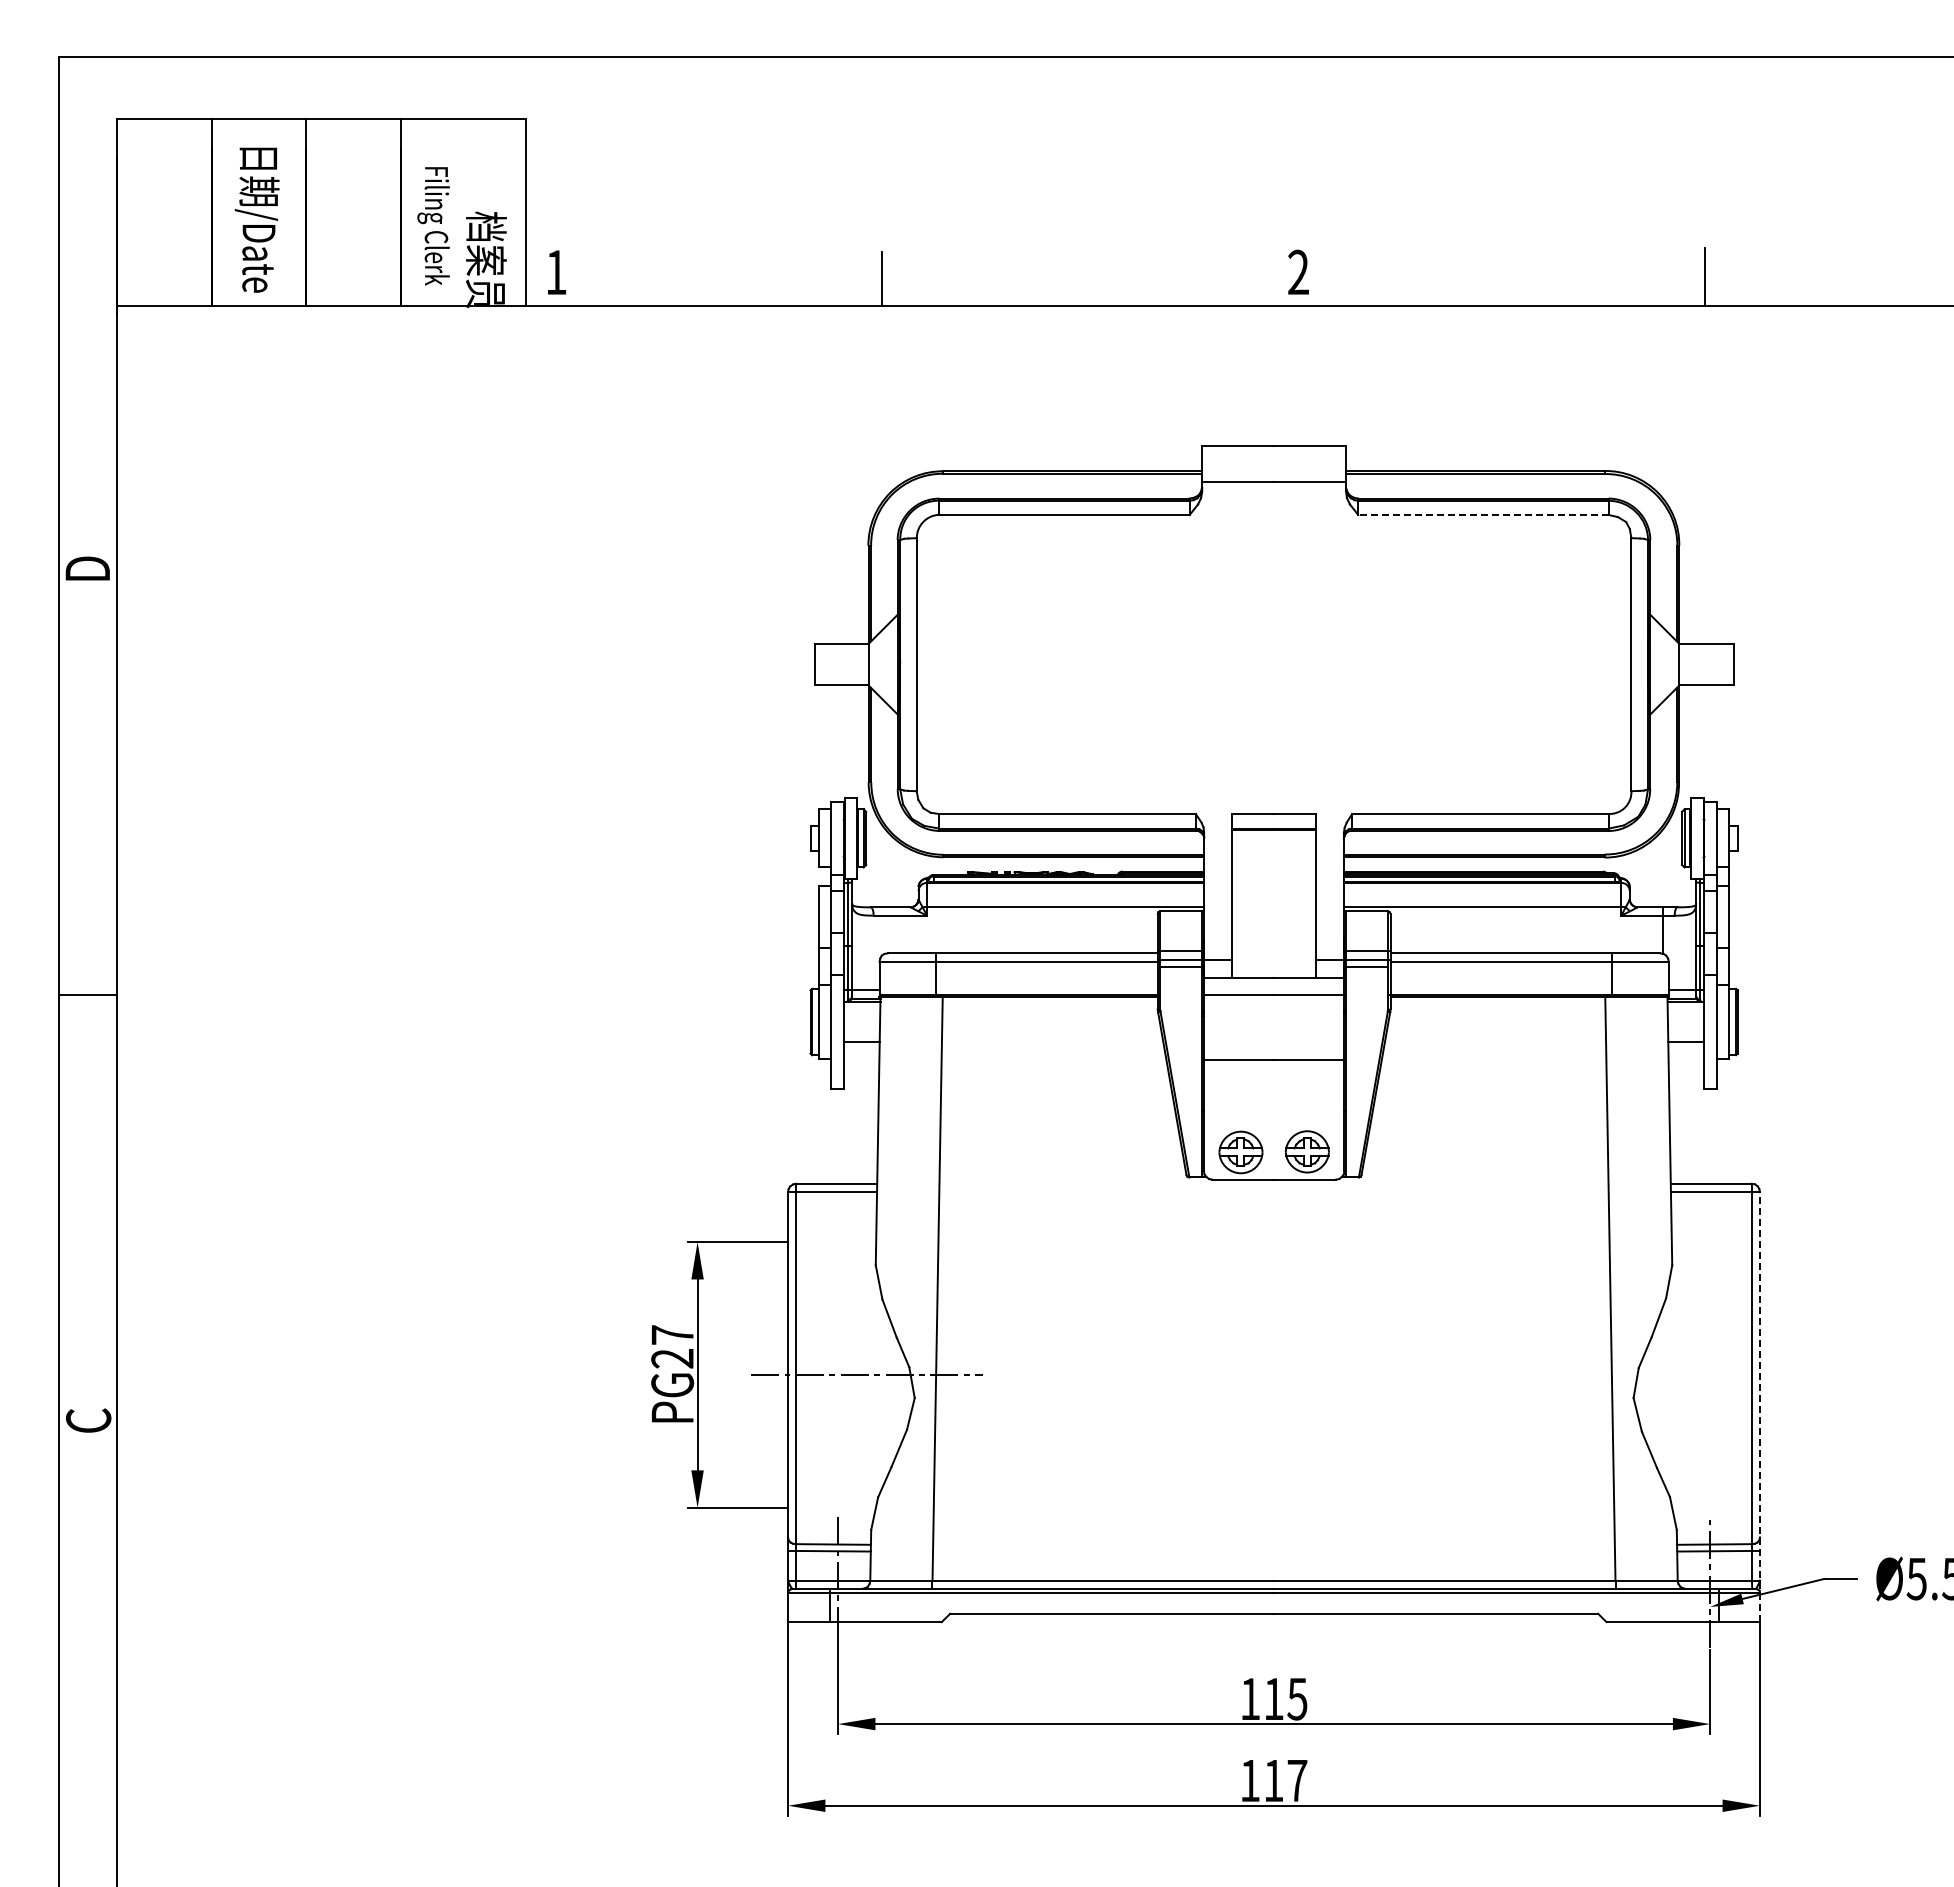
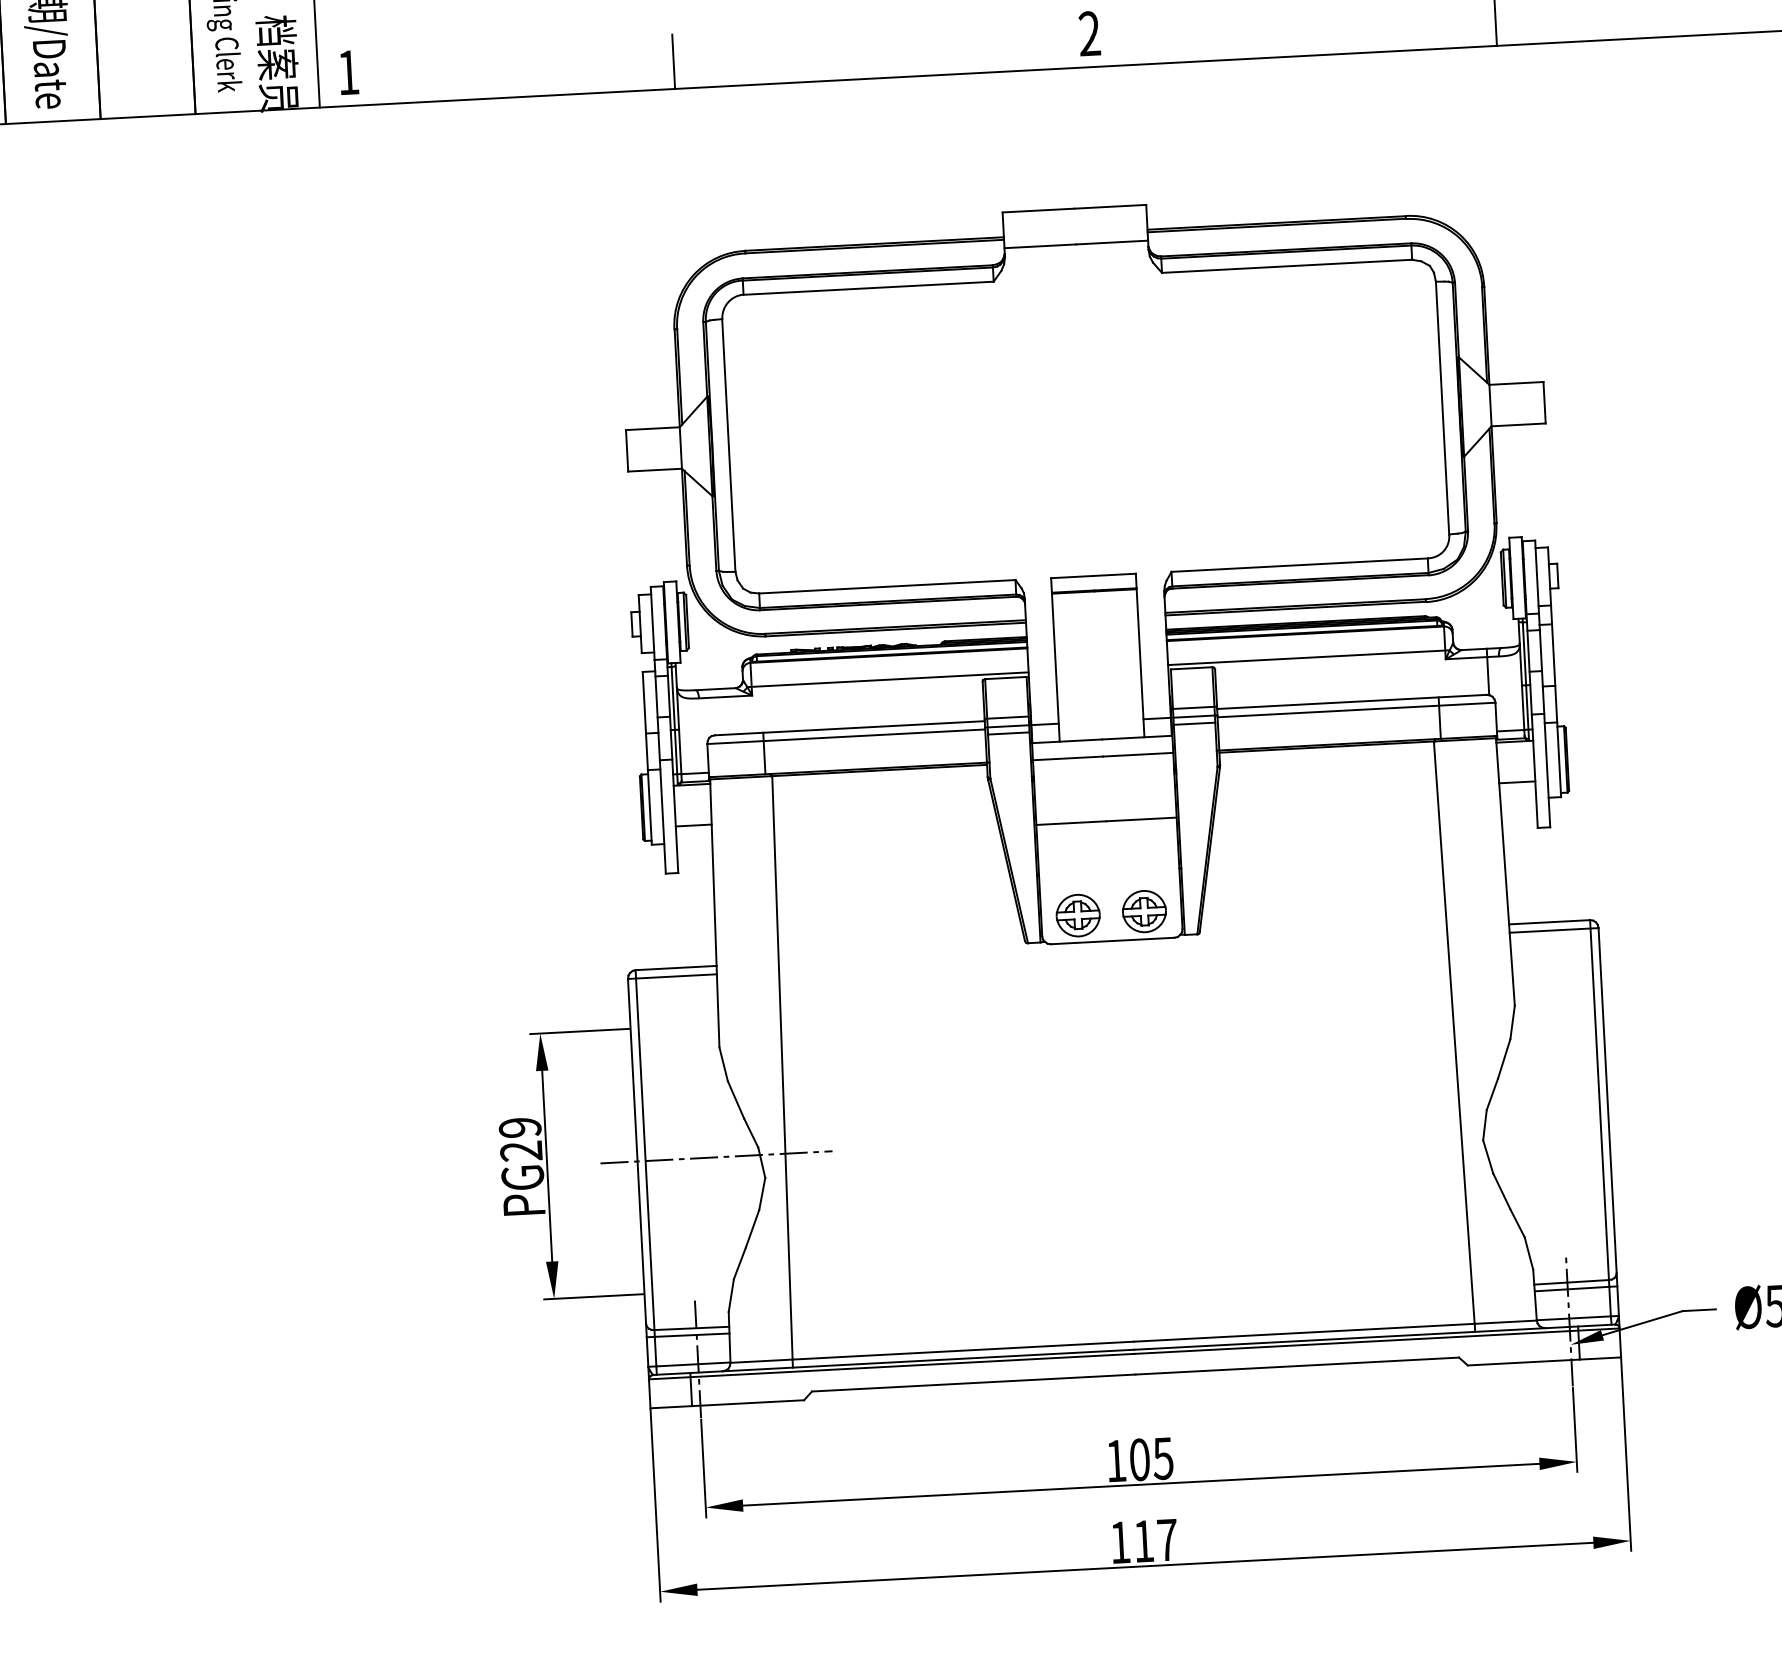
line: (1483, 514) -> (1287, 265), dashed -> solid
text: (672, 1334) -> (520, 1127), PG27 -> PG29
line: (1759, 1407) -> (1609, 1143), dashed -> solid
text: (1273, 1698) -> (1139, 1459), 115 -> 105

